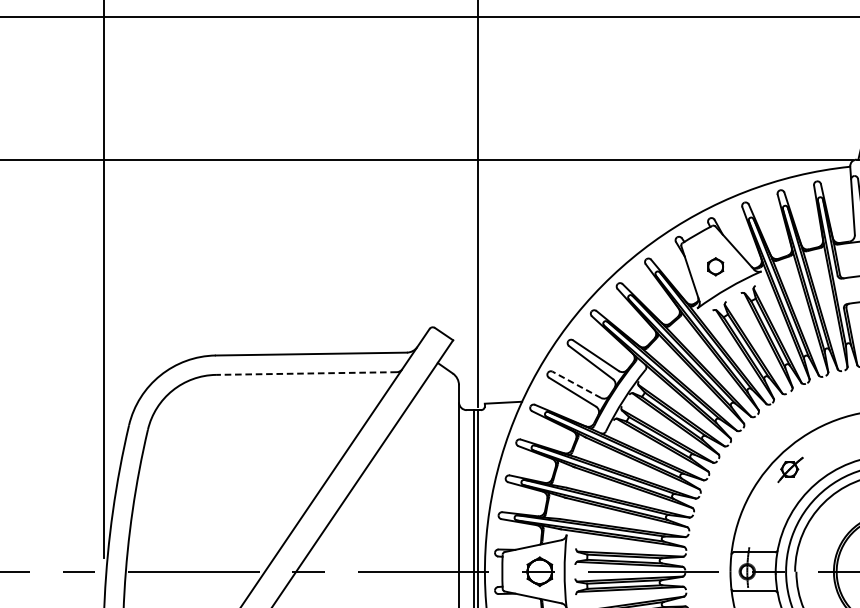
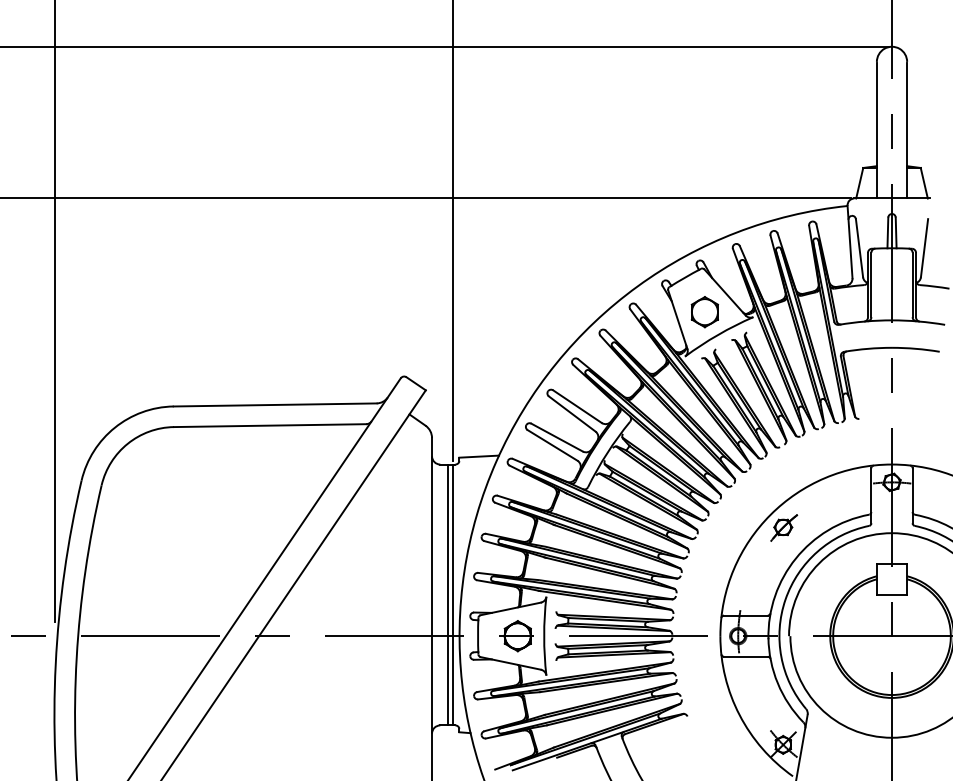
part: (715, 267) -> (704, 312), size x1.67
line: (305, 373) -> (269, 425), dashed -> solid
line: (576, 384) -> (556, 437), dashed -> solid

